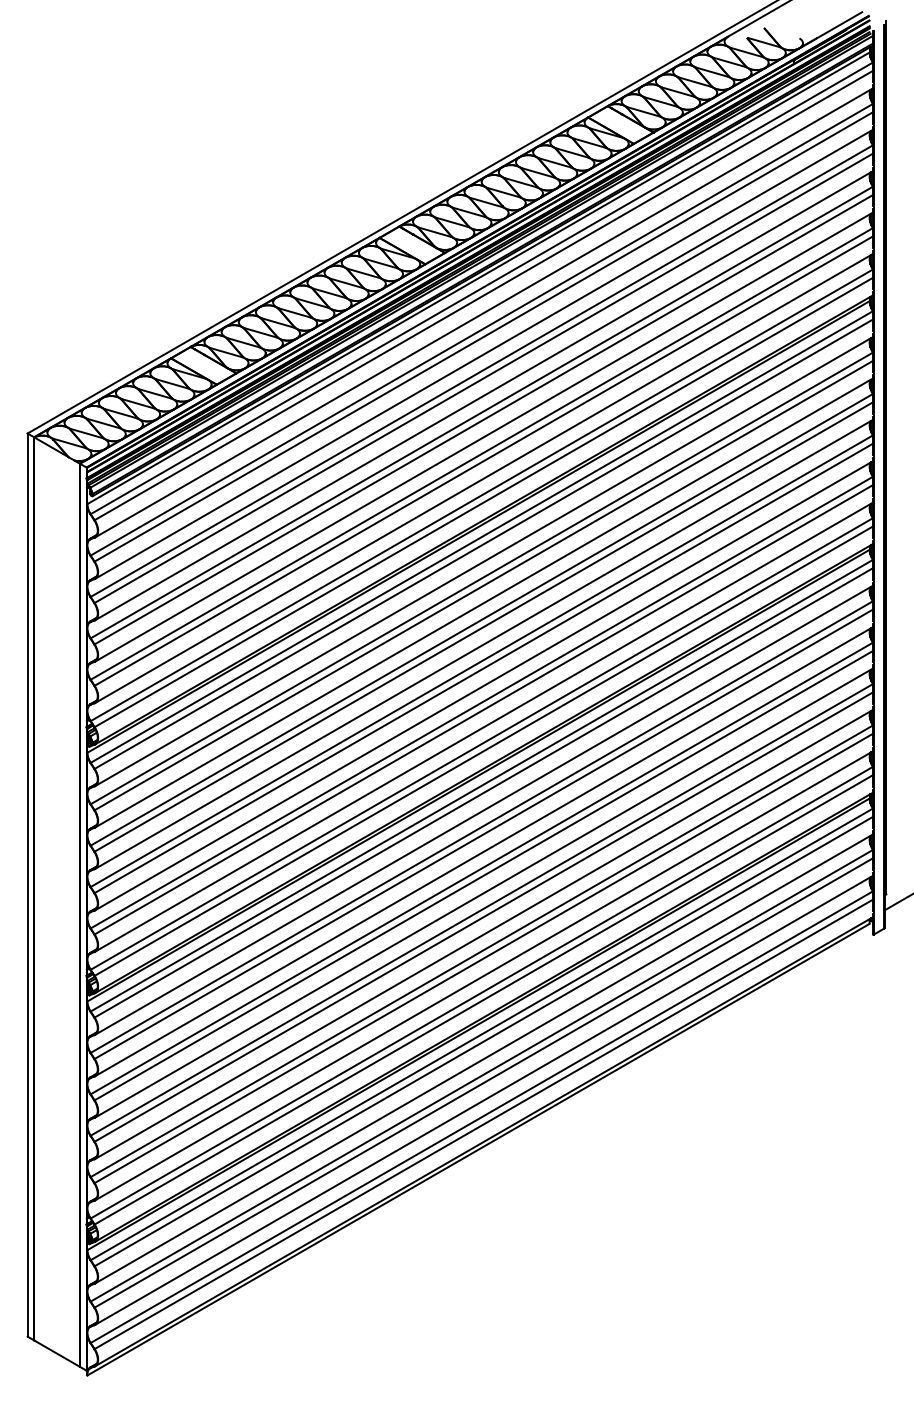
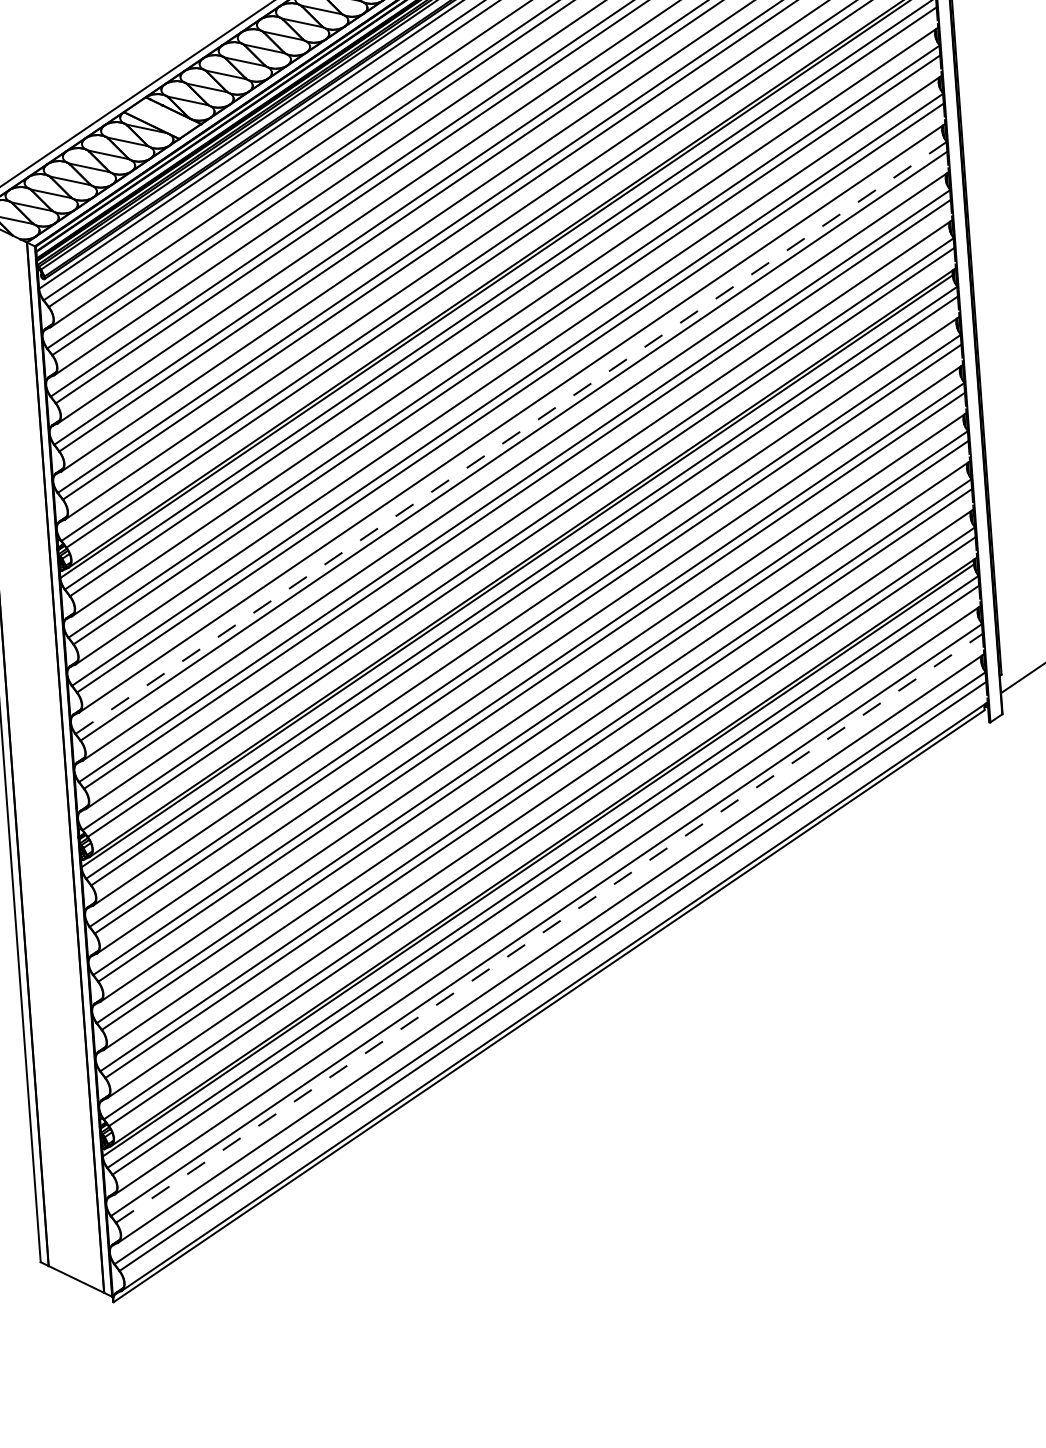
line: (482, 661) -> (512, 438), solid -> dashed
line: (484, 1082) -> (550, 927), solid -> dashed

